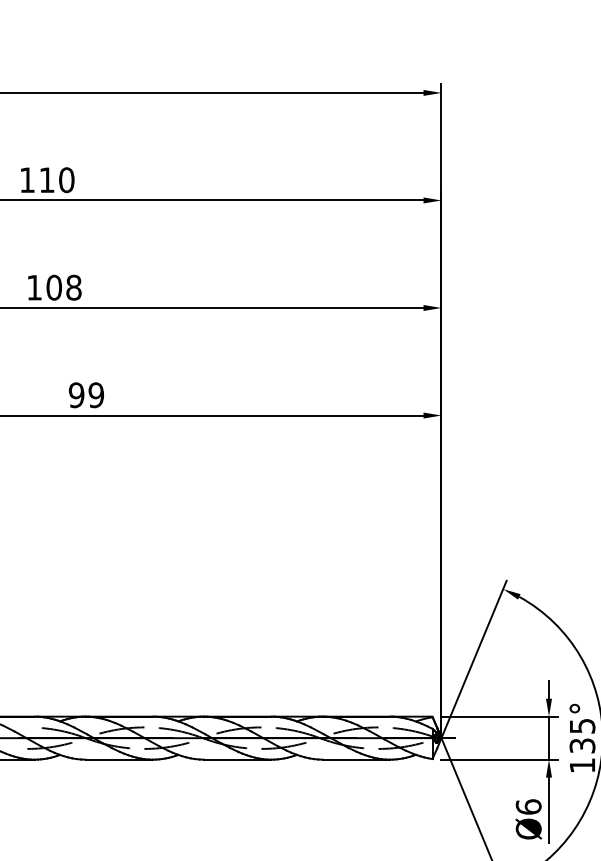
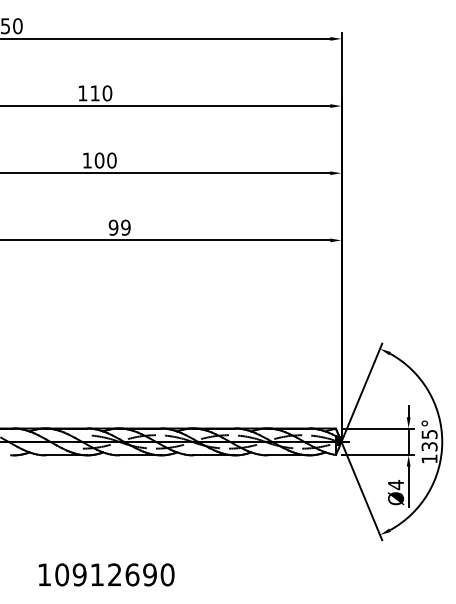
text: (73, 287) -> (111, 160), 108 -> 100
text: (529, 807) -> (396, 485), Ø6 -> Ø4

